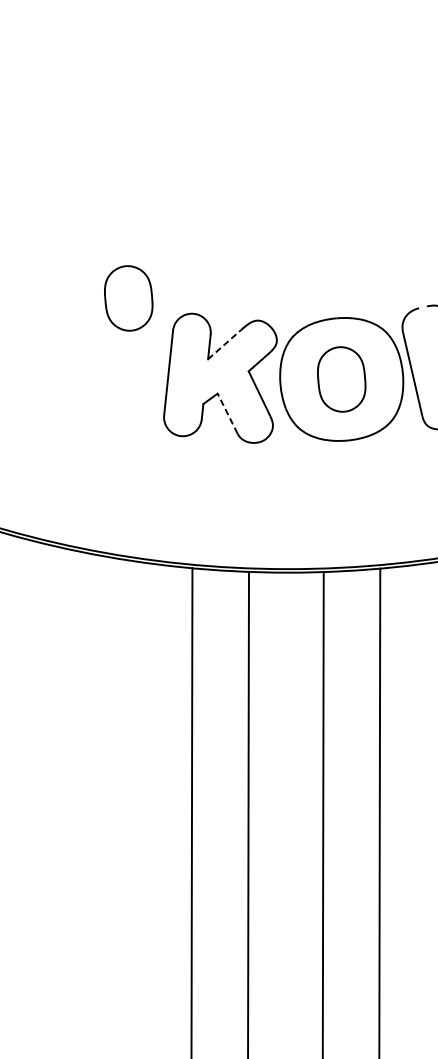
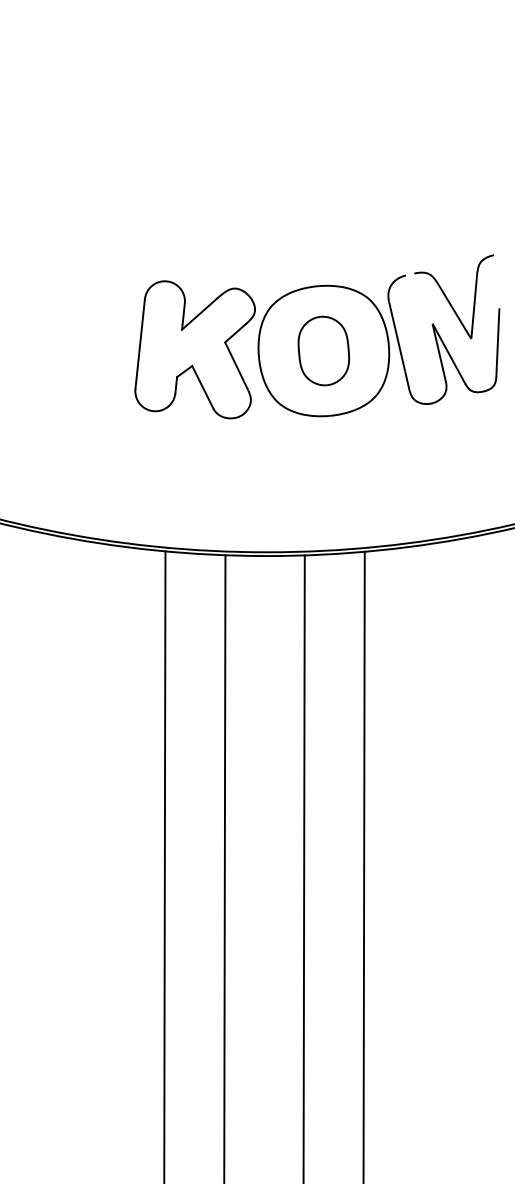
part: (128, 297) -> (97, 264), removed
line: (224, 344) -> (199, 313), dashed -> solid
line: (227, 413) -> (202, 387), dashed -> solid

